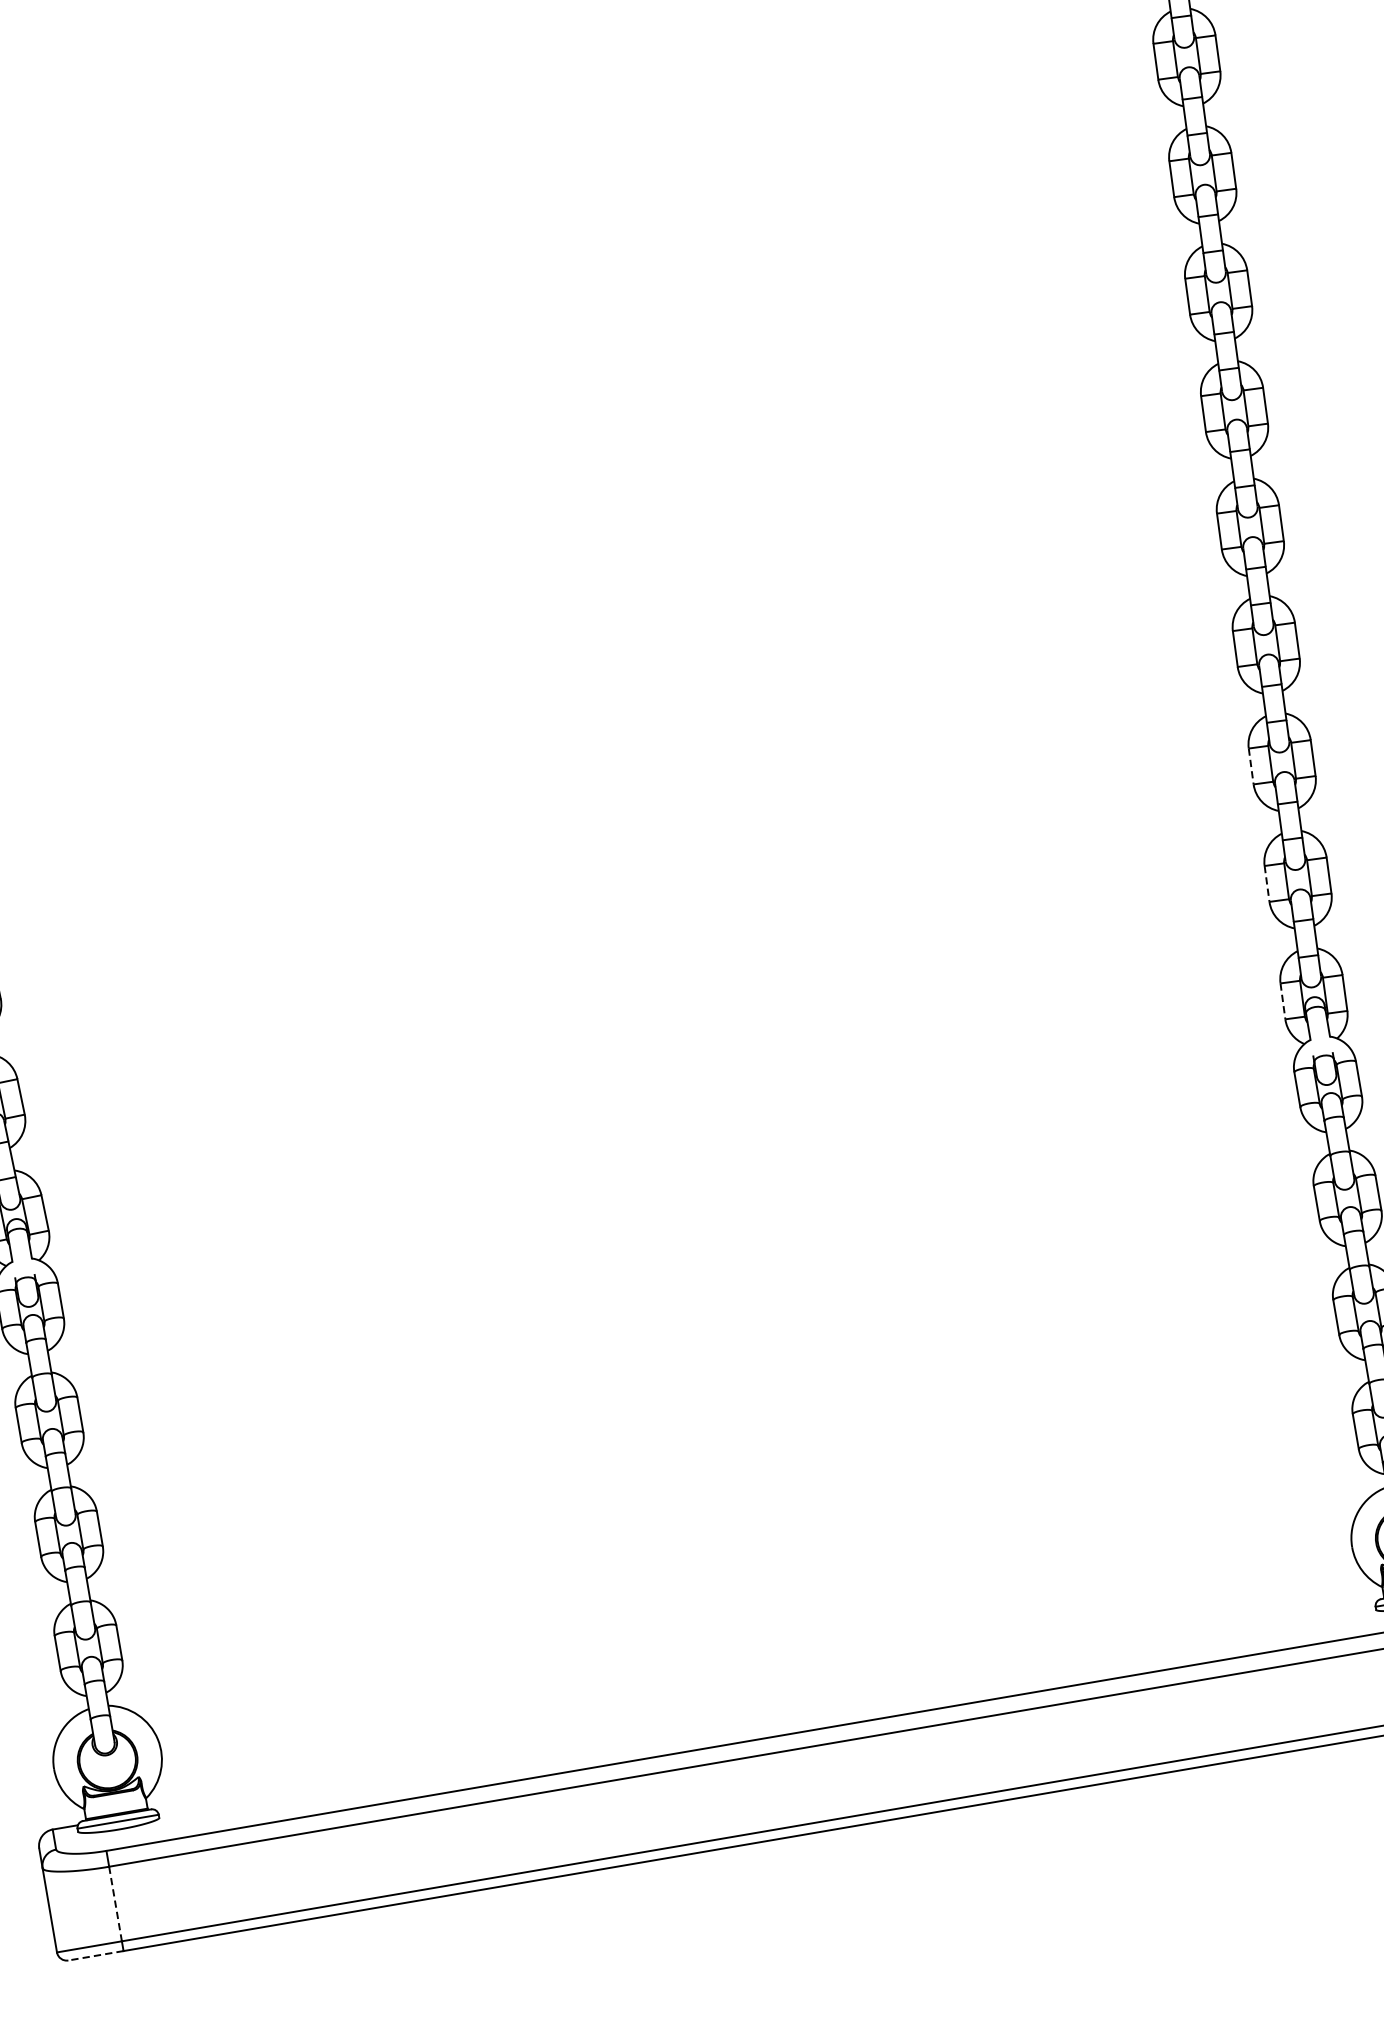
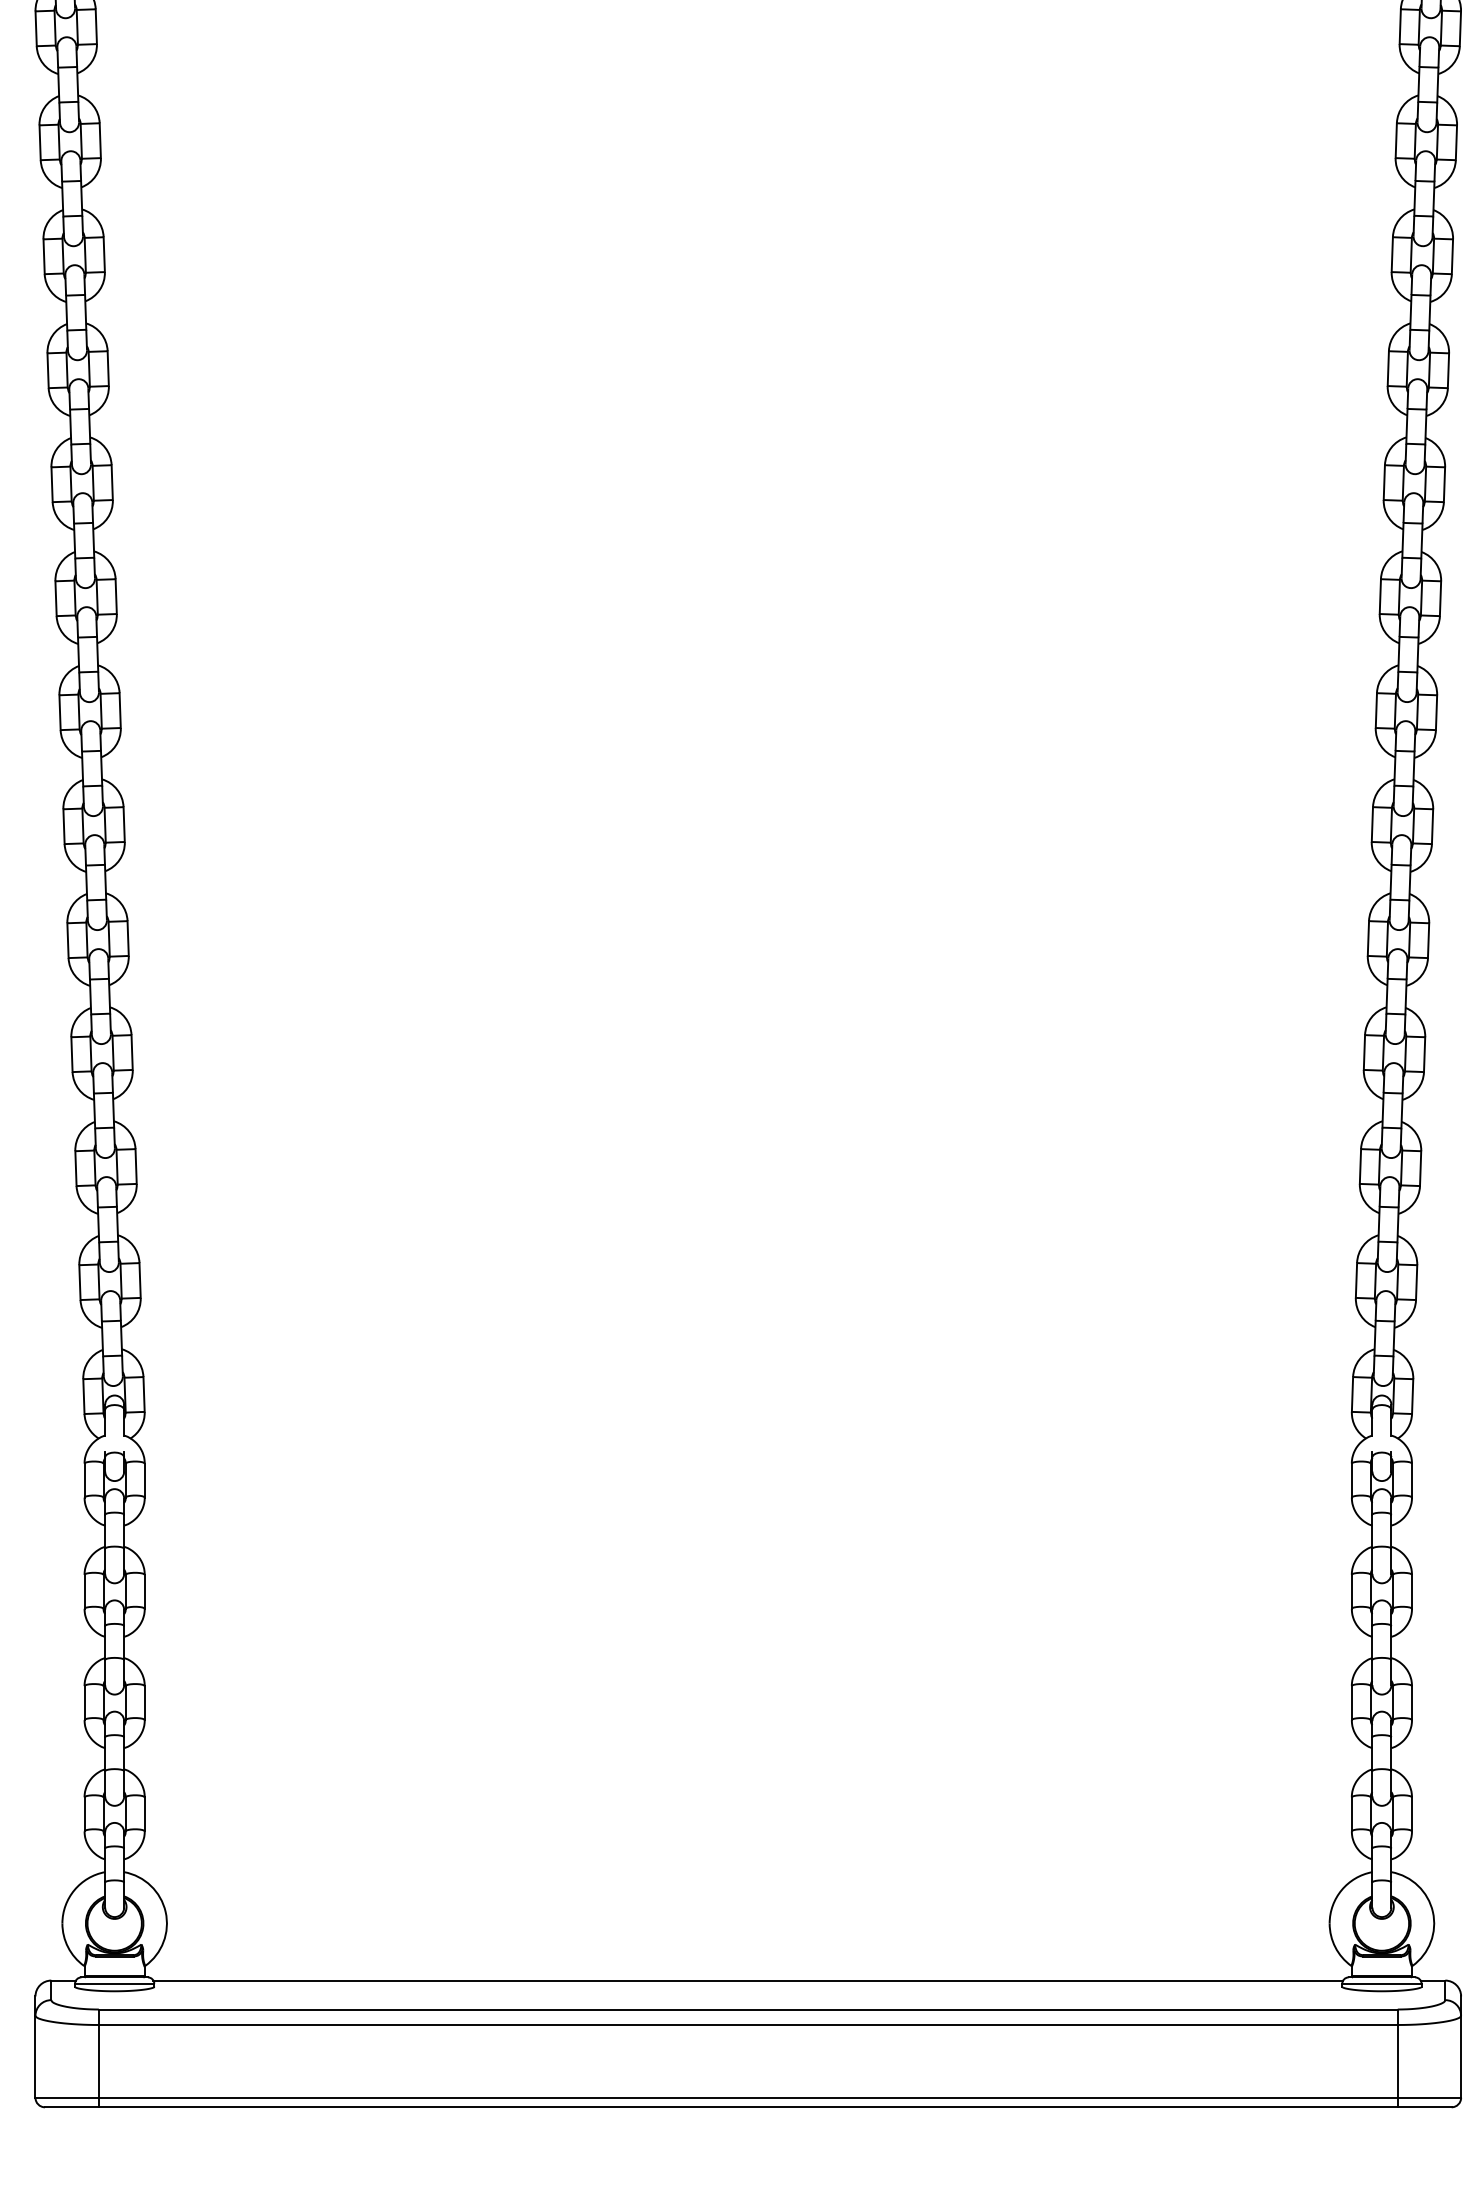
line: (1251, 767) -> (1360, 1167), dashed -> solid
line: (1267, 884) -> (1356, 1281), dashed -> solid
line: (1282, 1001) -> (1352, 1394), dashed -> solid
line: (766, 1707) -> (748, 1980), added
line: (115, 1904) -> (98, 2061), dashed -> solid
line: (95, 1956) -> (71, 2107), dashed -> solid

